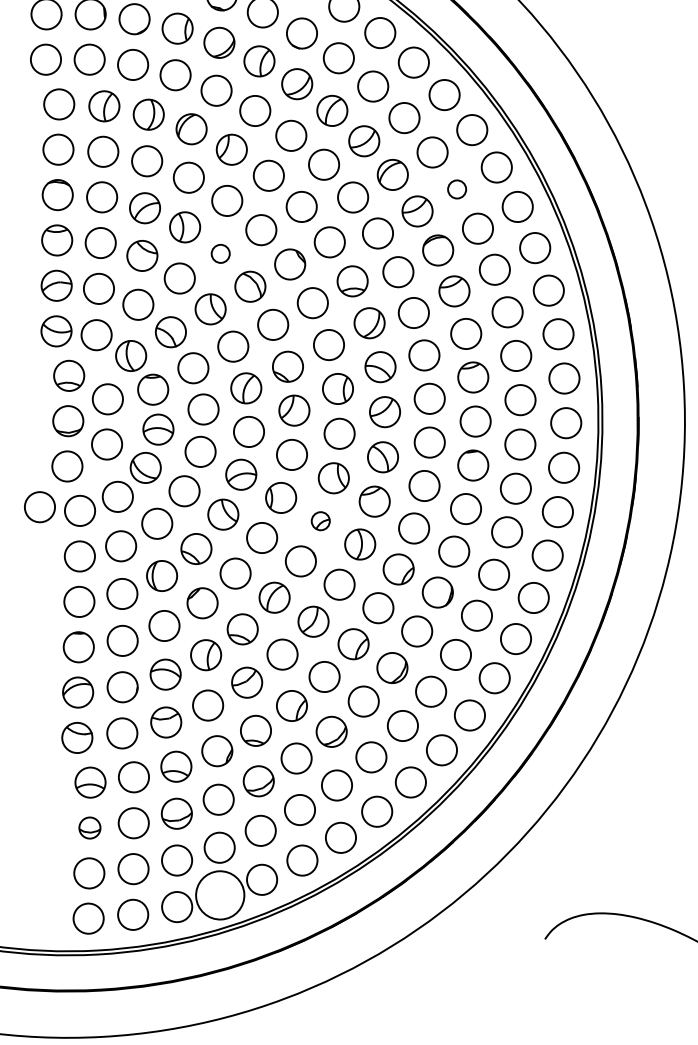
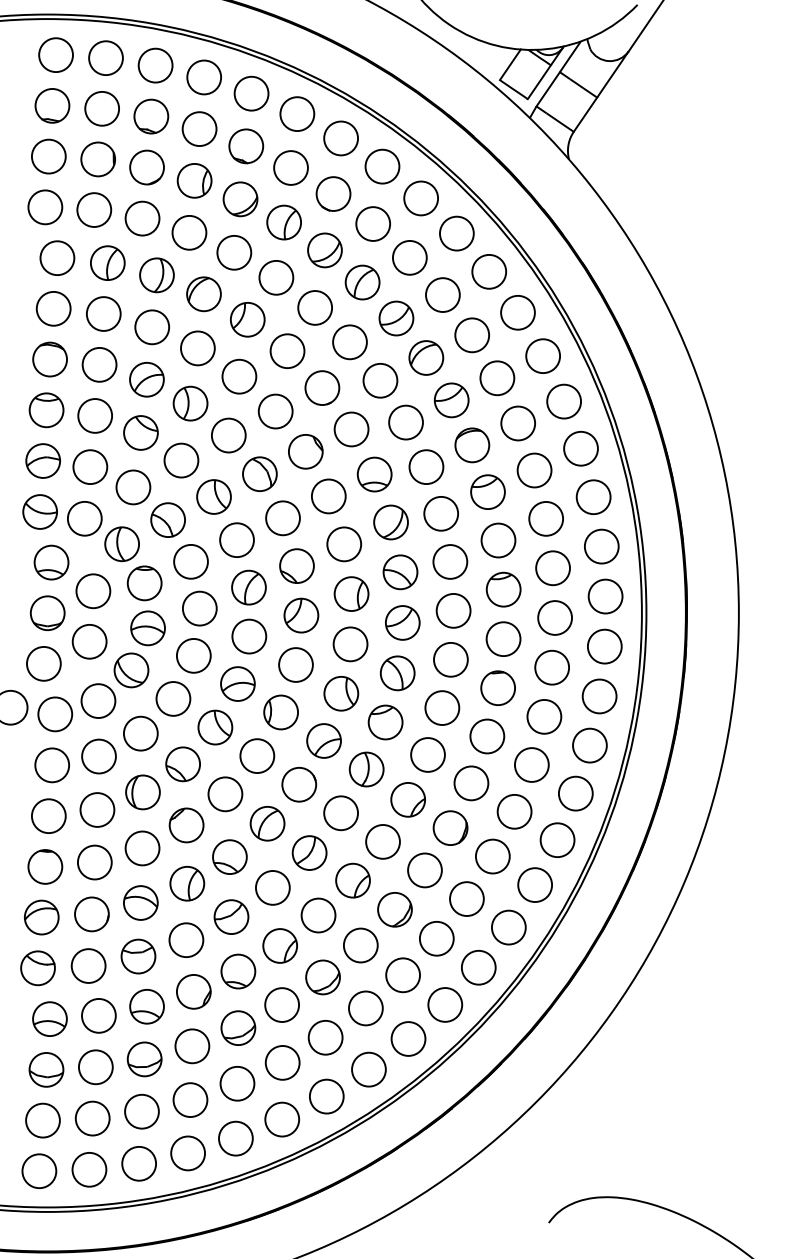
circle: (457, 189) -> (497, 378), size x1.67
circle: (220, 253) -> (228, 435), size x1.67
part: (320, 520) -> (323, 740), size x1.67
part: (89, 827) -> (46, 1069), size x1.43
circle: (220, 895) -> (188, 1153), size x0.62

